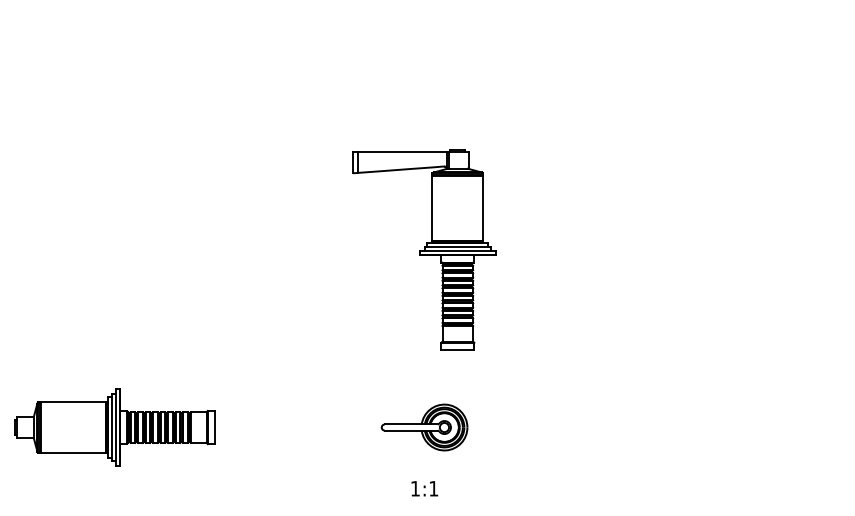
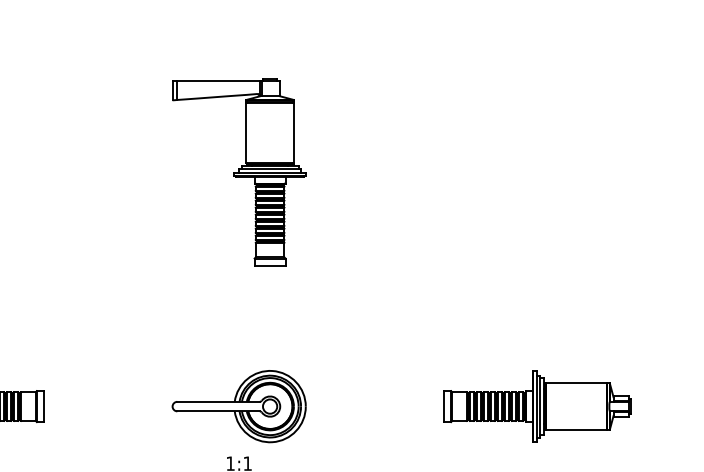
part: (424, 249) -> (239, 171), moved
part: (424, 427) -> (239, 406), size x1.67
part: (743, 427) -> (536, 406), added

